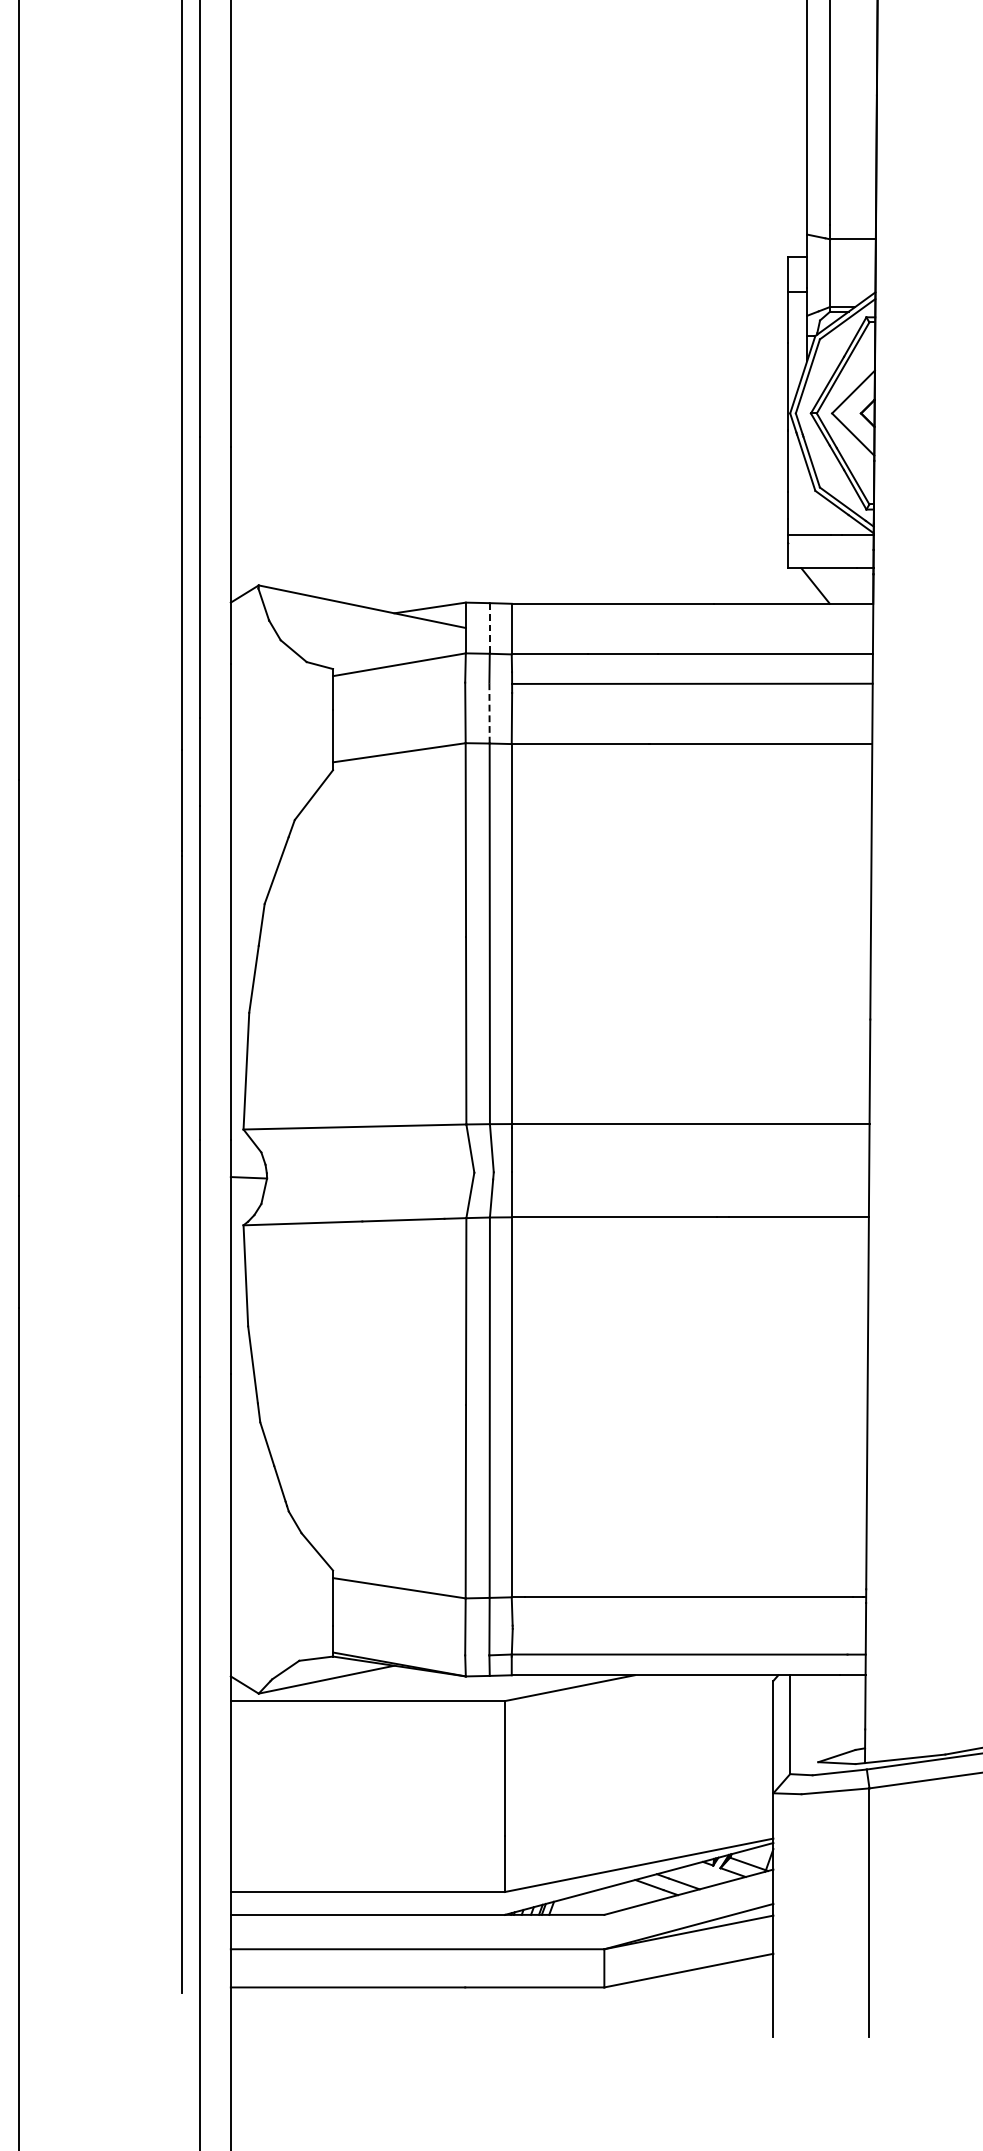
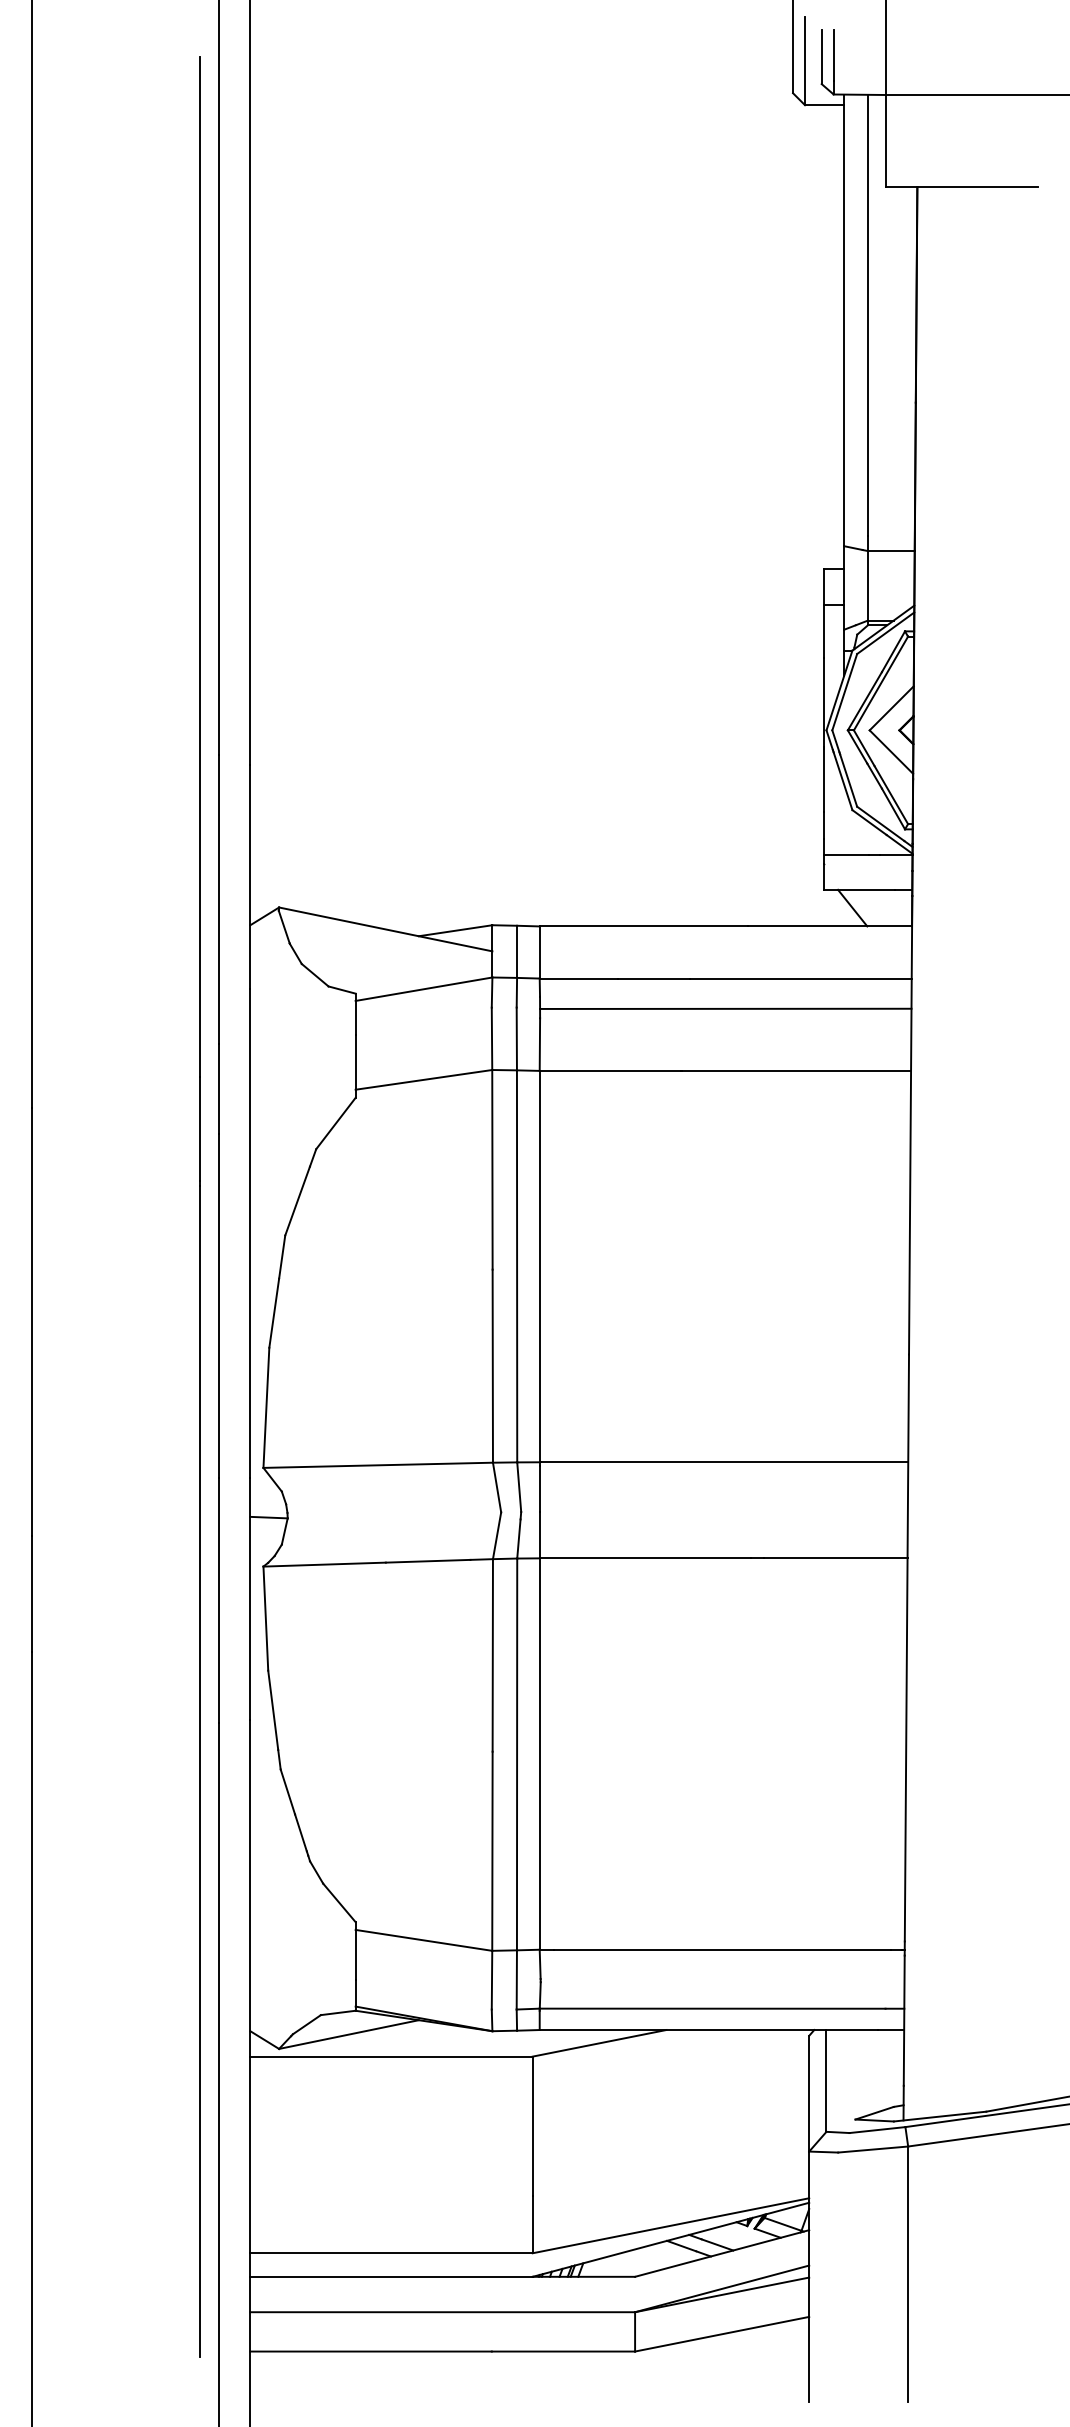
line: (490, 629) -> (517, 952), dashed -> solid
line: (489, 712) -> (516, 1038), dashed -> solid

